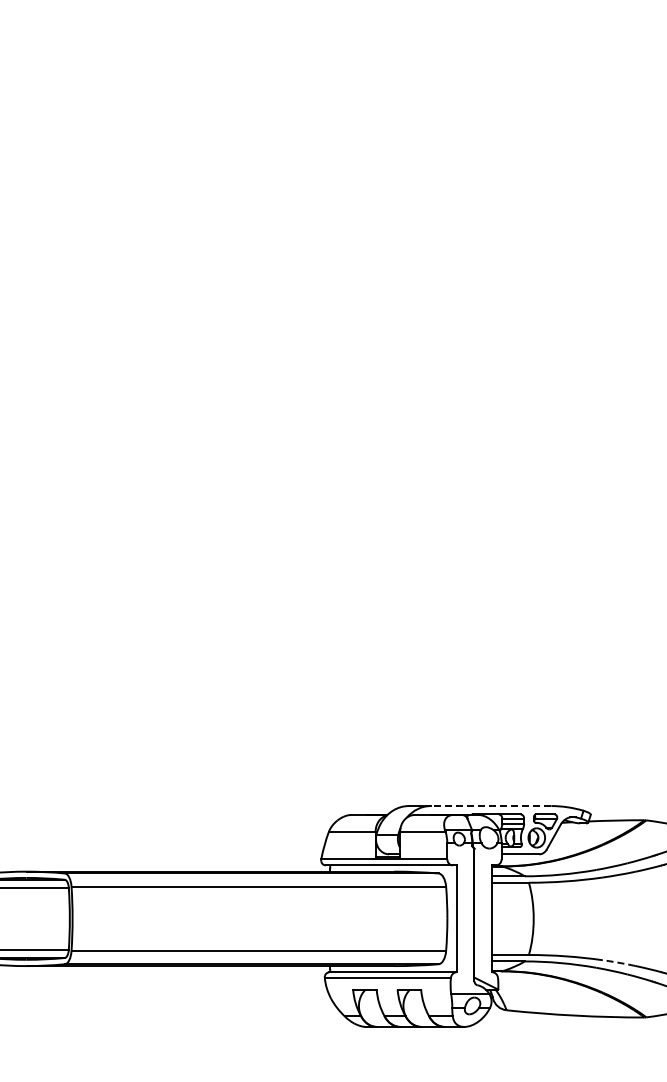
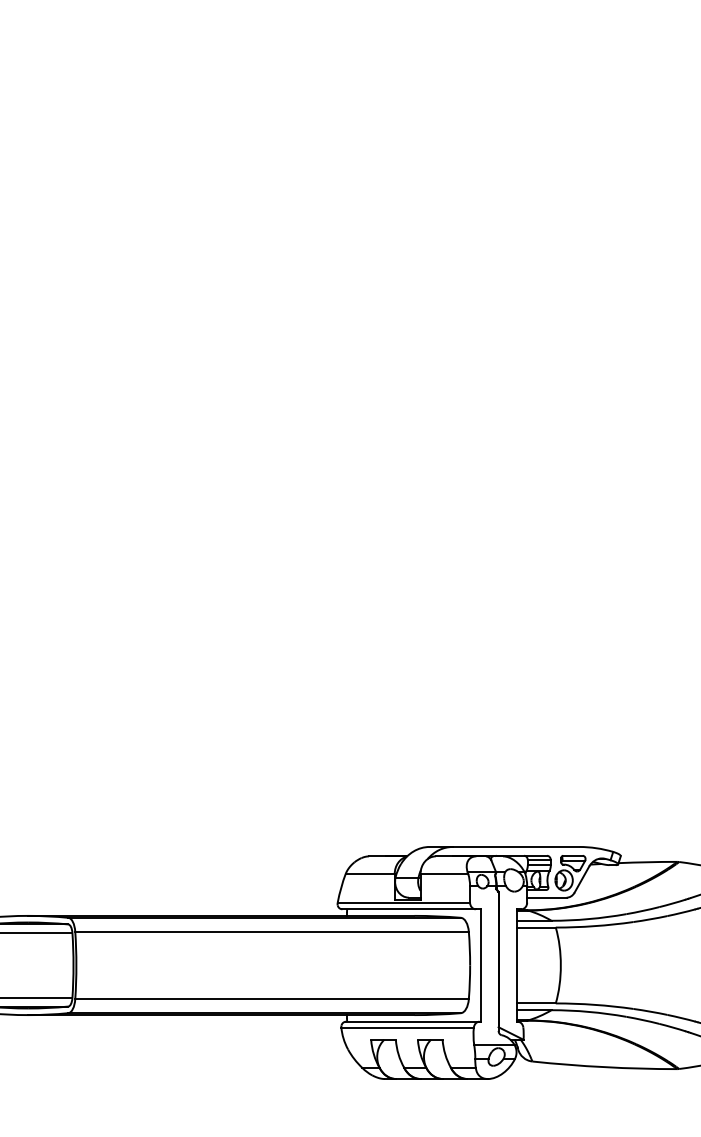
line: (490, 806) -> (515, 847), dashed -> solid
arc: (619, 962) -> (650, 1011), dashed -> solid

